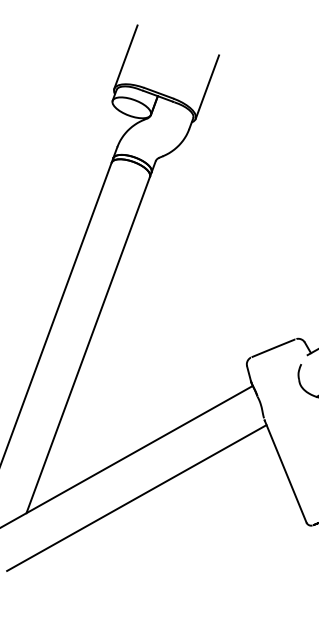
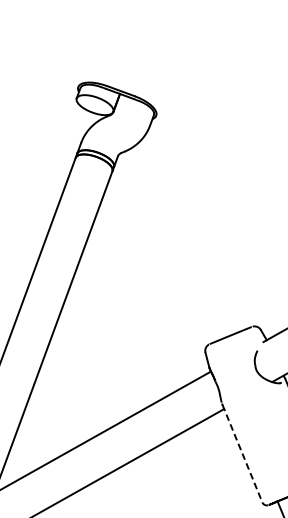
line: (125, 56) -> (89, 55), removed
line: (207, 86) -> (167, 84), removed
line: (285, 472) -> (242, 454), solid -> dashed

